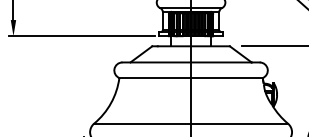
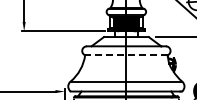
line: (189, 78) -> (125, 55), solid -> dashed

